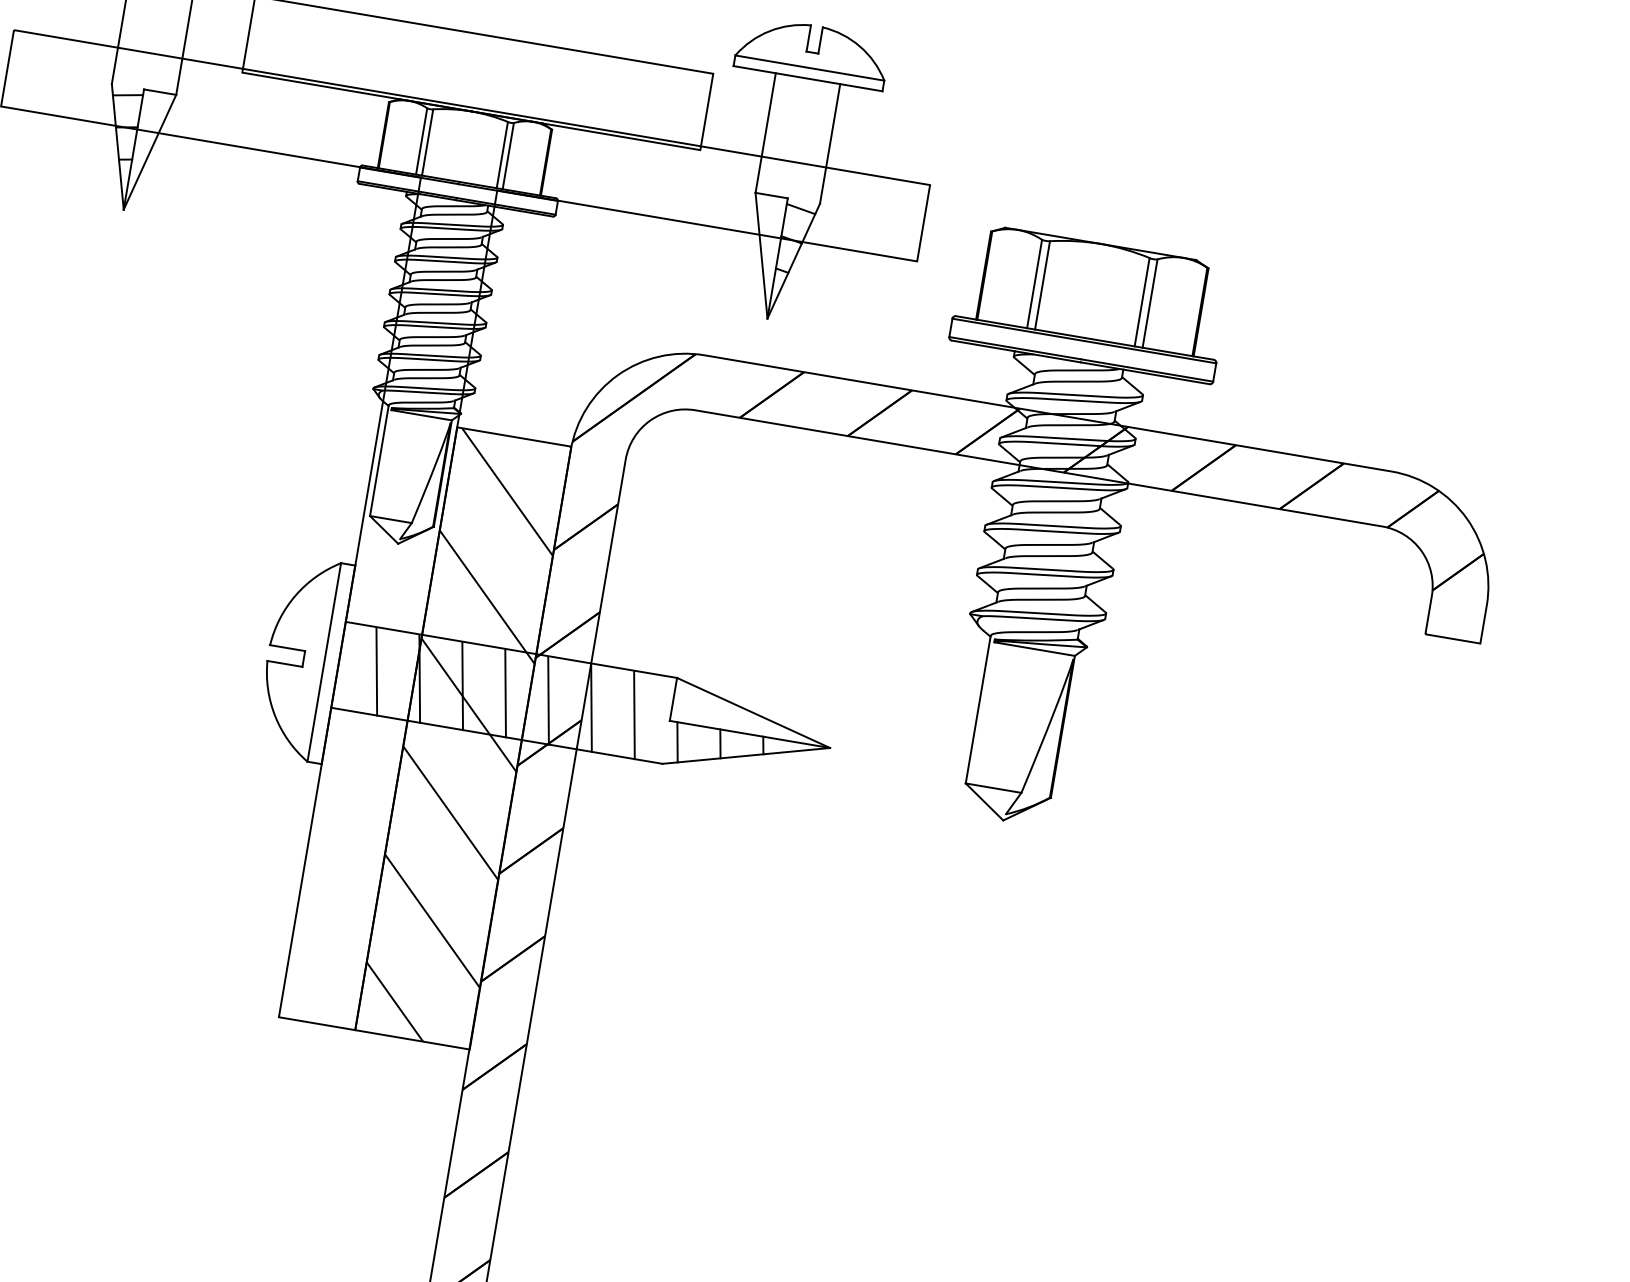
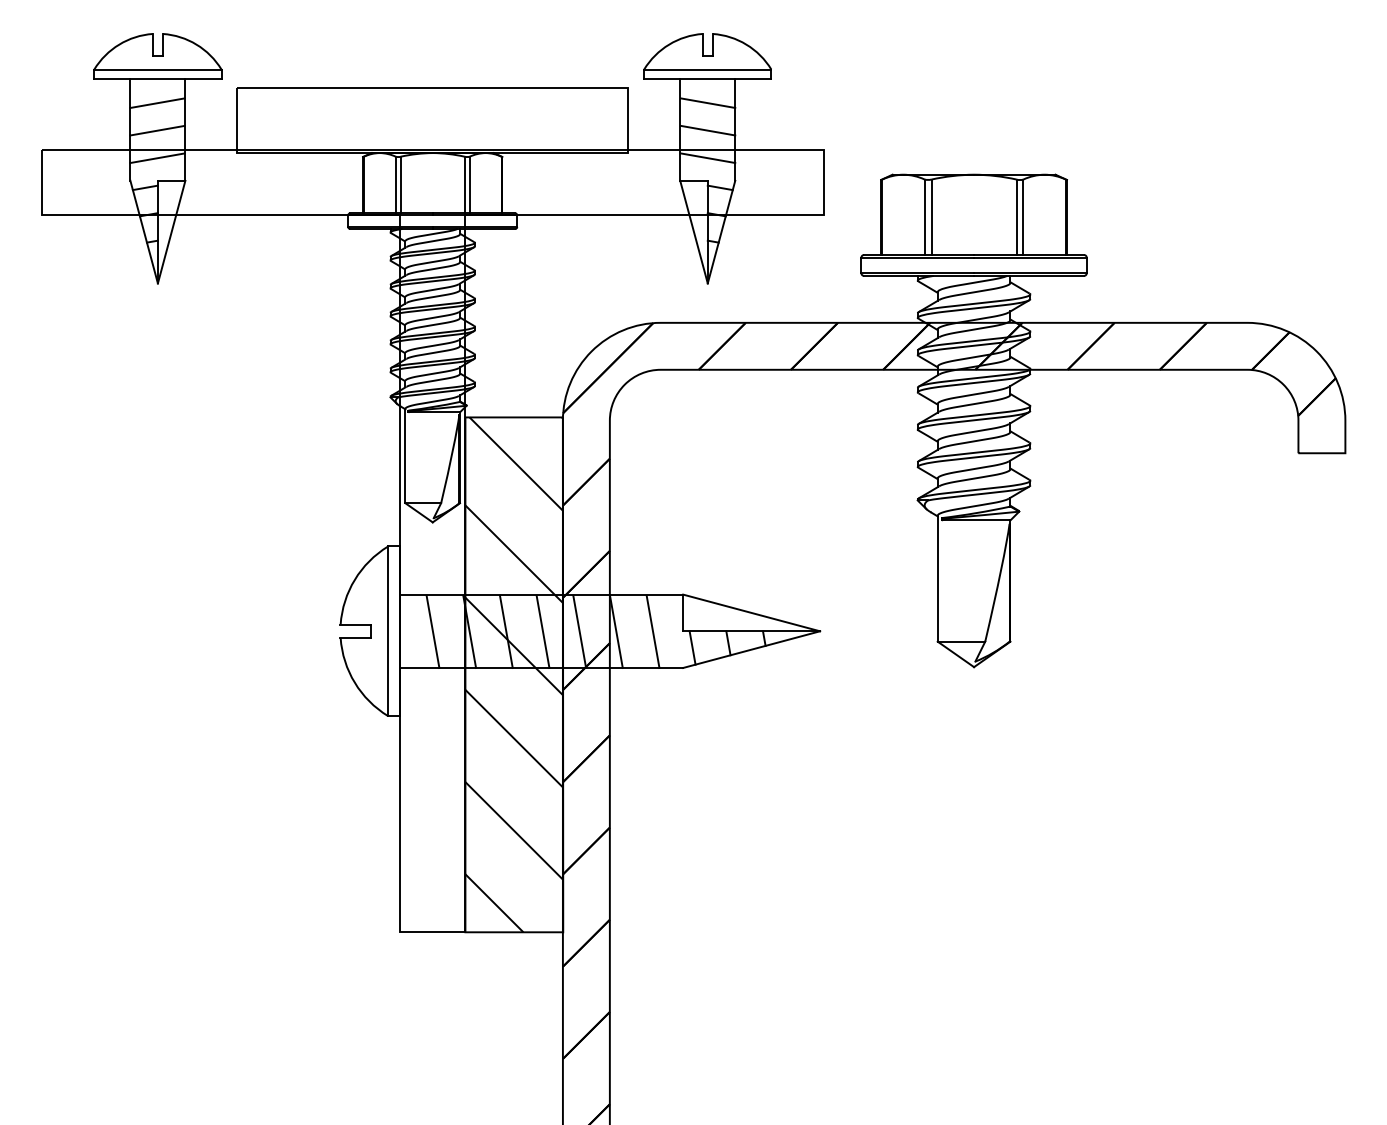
line: (153, 30) -> (157, 130), added
line: (147, 63) -> (157, 158), added
line: (804, 106) -> (708, 102), added
line: (798, 139) -> (708, 130), added
line: (793, 172) -> (708, 158), added

